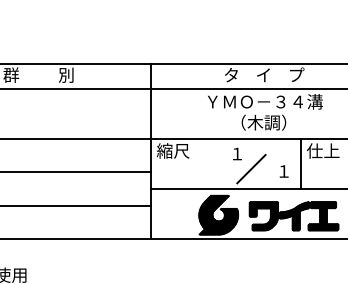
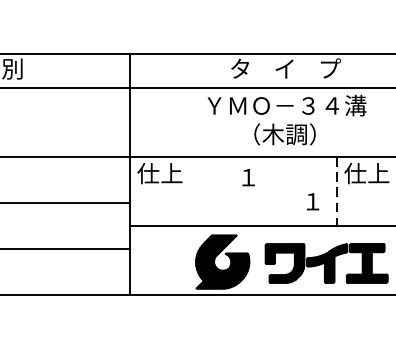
text: (173, 150) -> (160, 172), 縮尺 -> 仕上
line: (301, 164) -> (336, 192), solid -> dashed
line: (251, 168) -> (267, 197), removed

